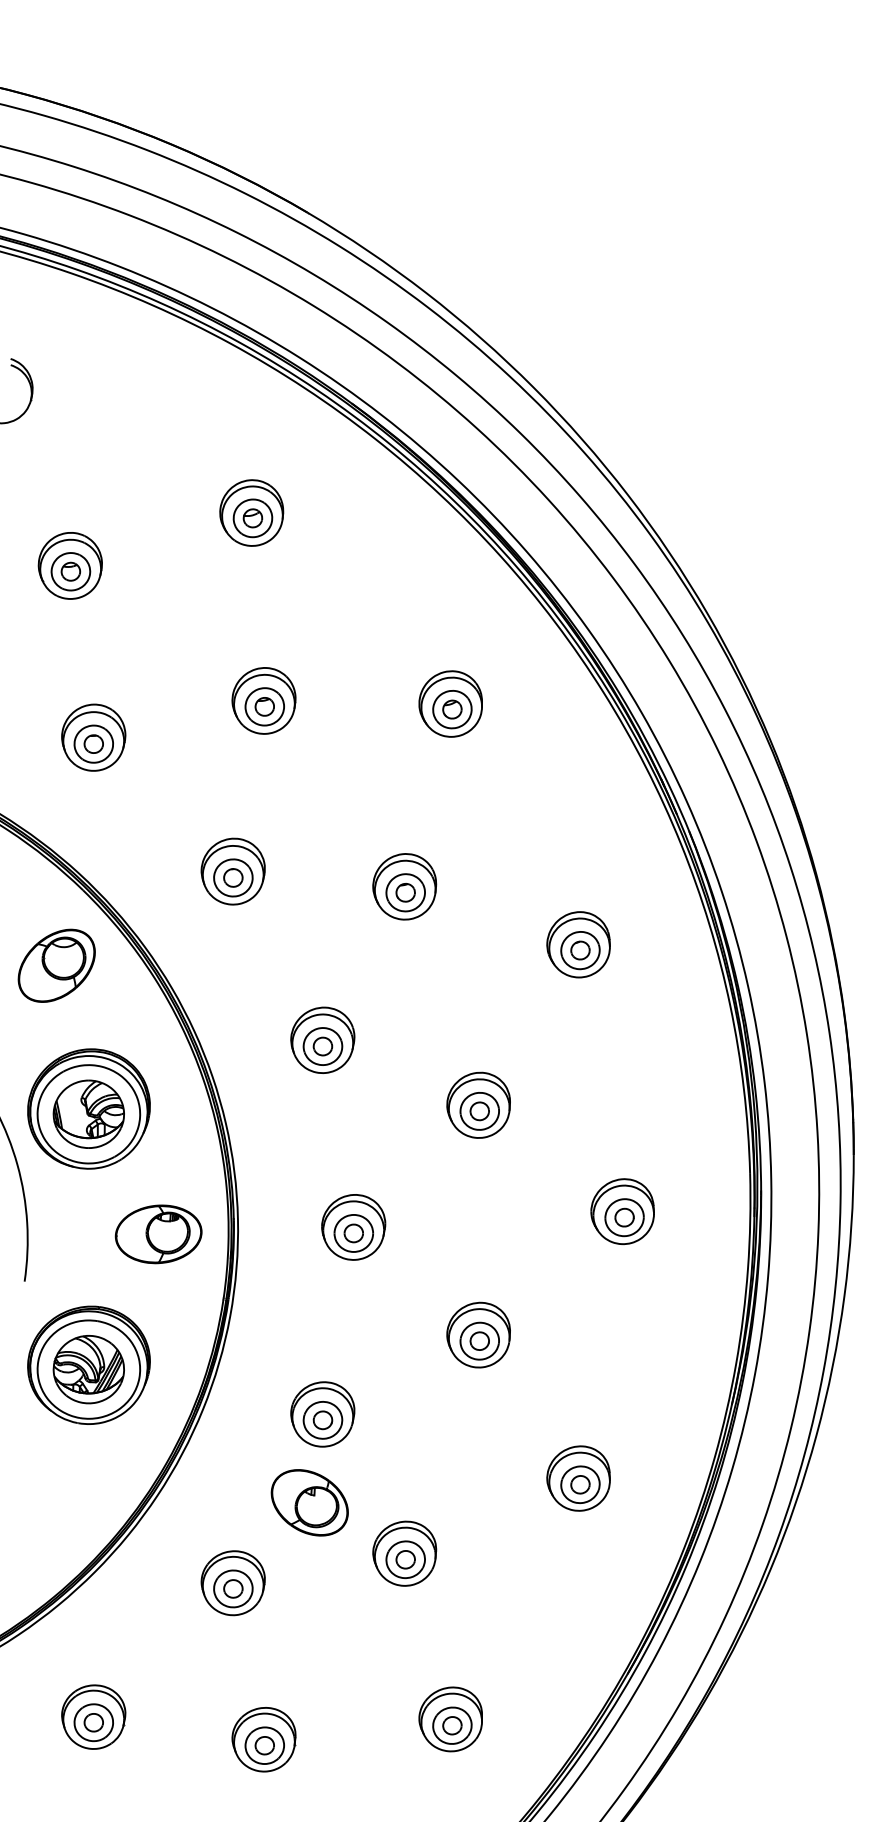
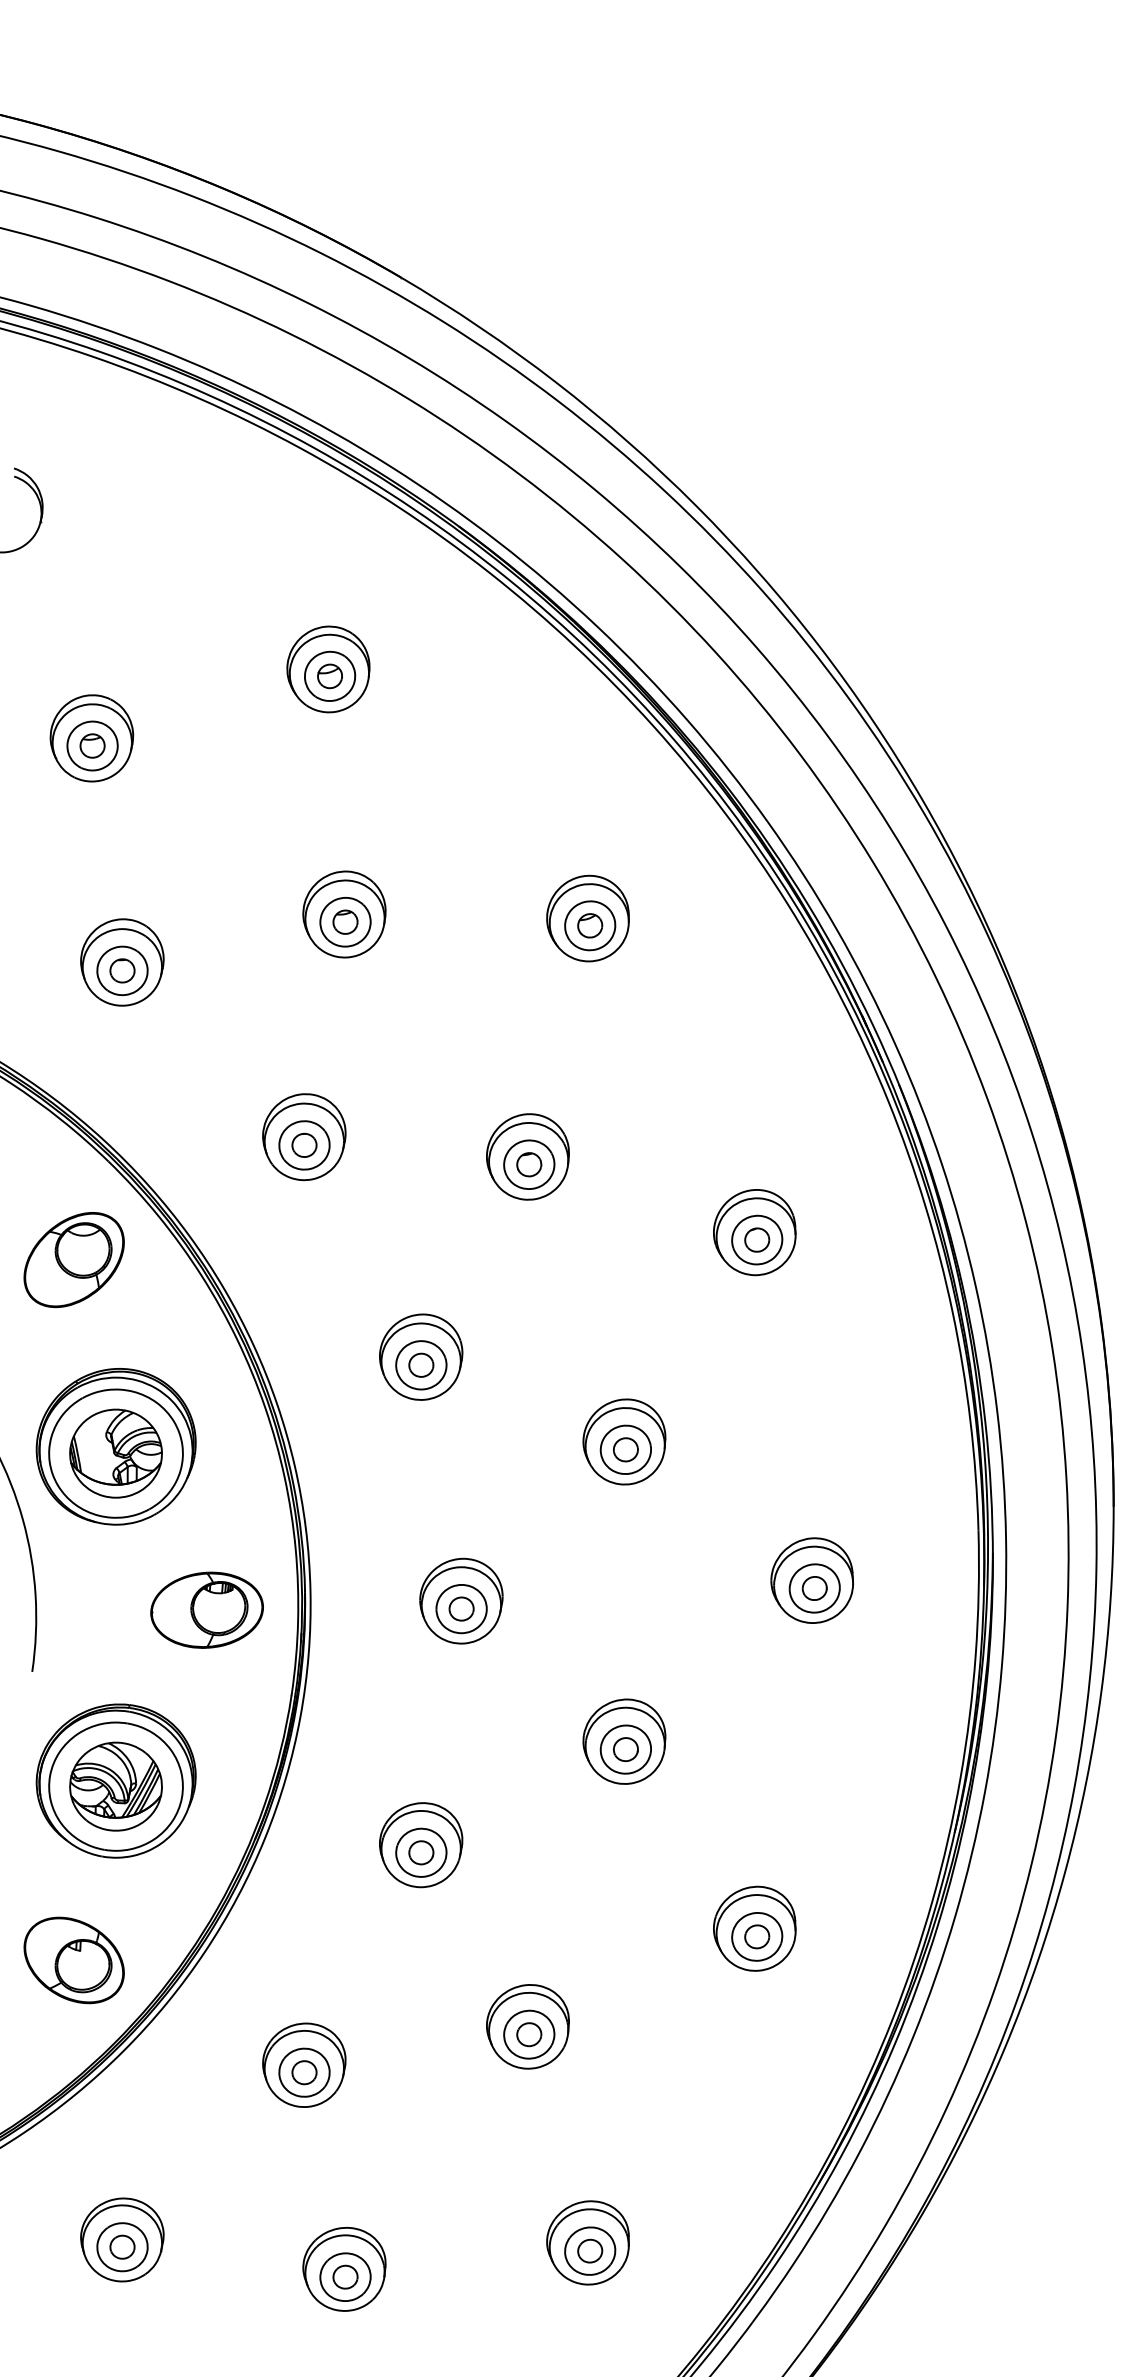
part: (309, 1502) -> (73, 1960), moved

